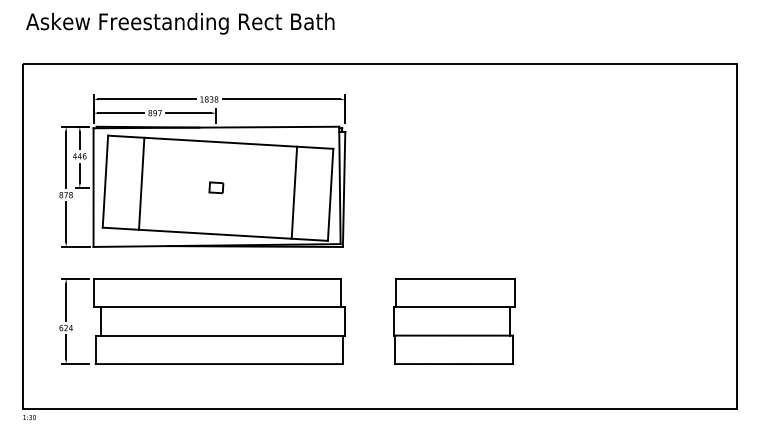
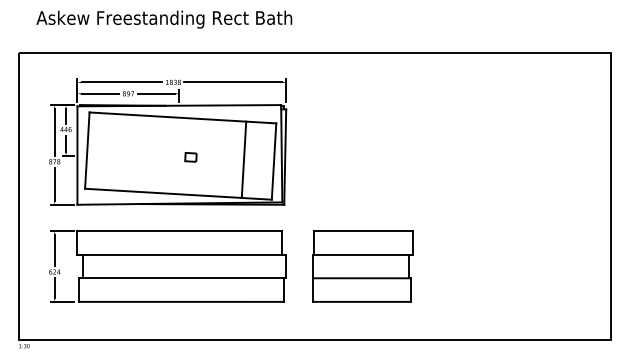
text: (180, 23) -> (164, 19), moved
line: (141, 183) -> (117, 152), removed
part: (216, 187) -> (191, 157), moved
part: (454, 321) -> (362, 266), moved

